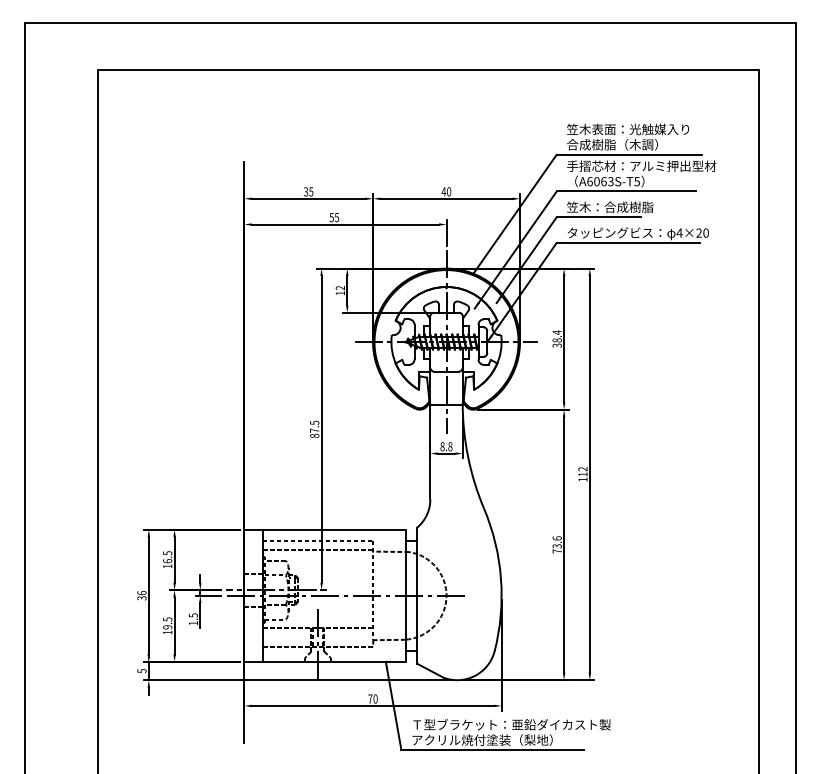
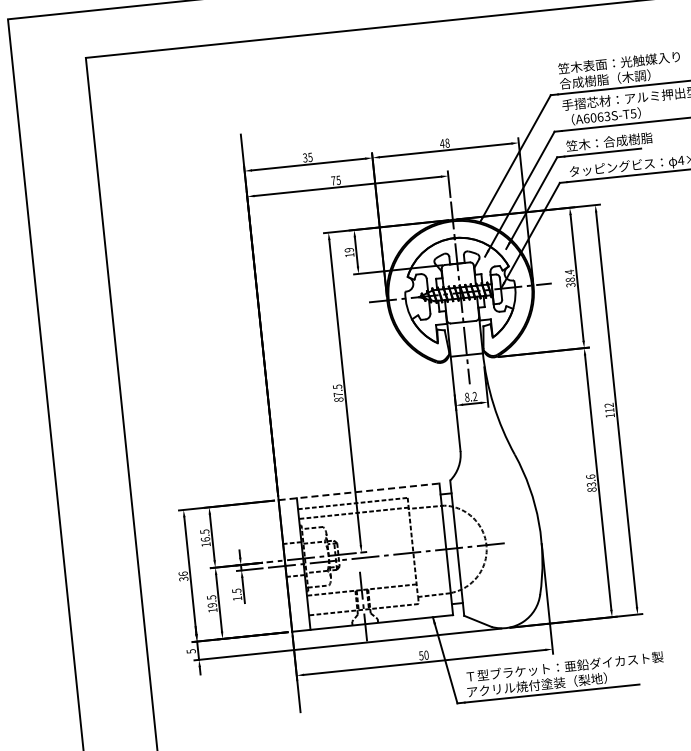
text: (449, 191) -> (447, 142), 40 -> 48
text: (331, 217) -> (333, 180), 55 -> 75
text: (340, 288) -> (349, 250), 12 -> 19
text: (450, 446) -> (475, 396), 8.8 -> 8.2
line: (325, 529) -> (359, 491), solid -> dashed
text: (556, 551) -> (591, 489), 73.6 -> 83.6
text: (370, 698) -> (421, 655), 70 -> 50

